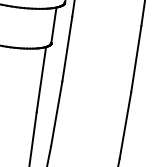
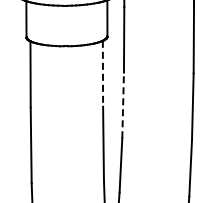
line: (40, 79) -> (102, 73), solid -> dashed
line: (57, 114) -> (123, 105), solid -> dashed

